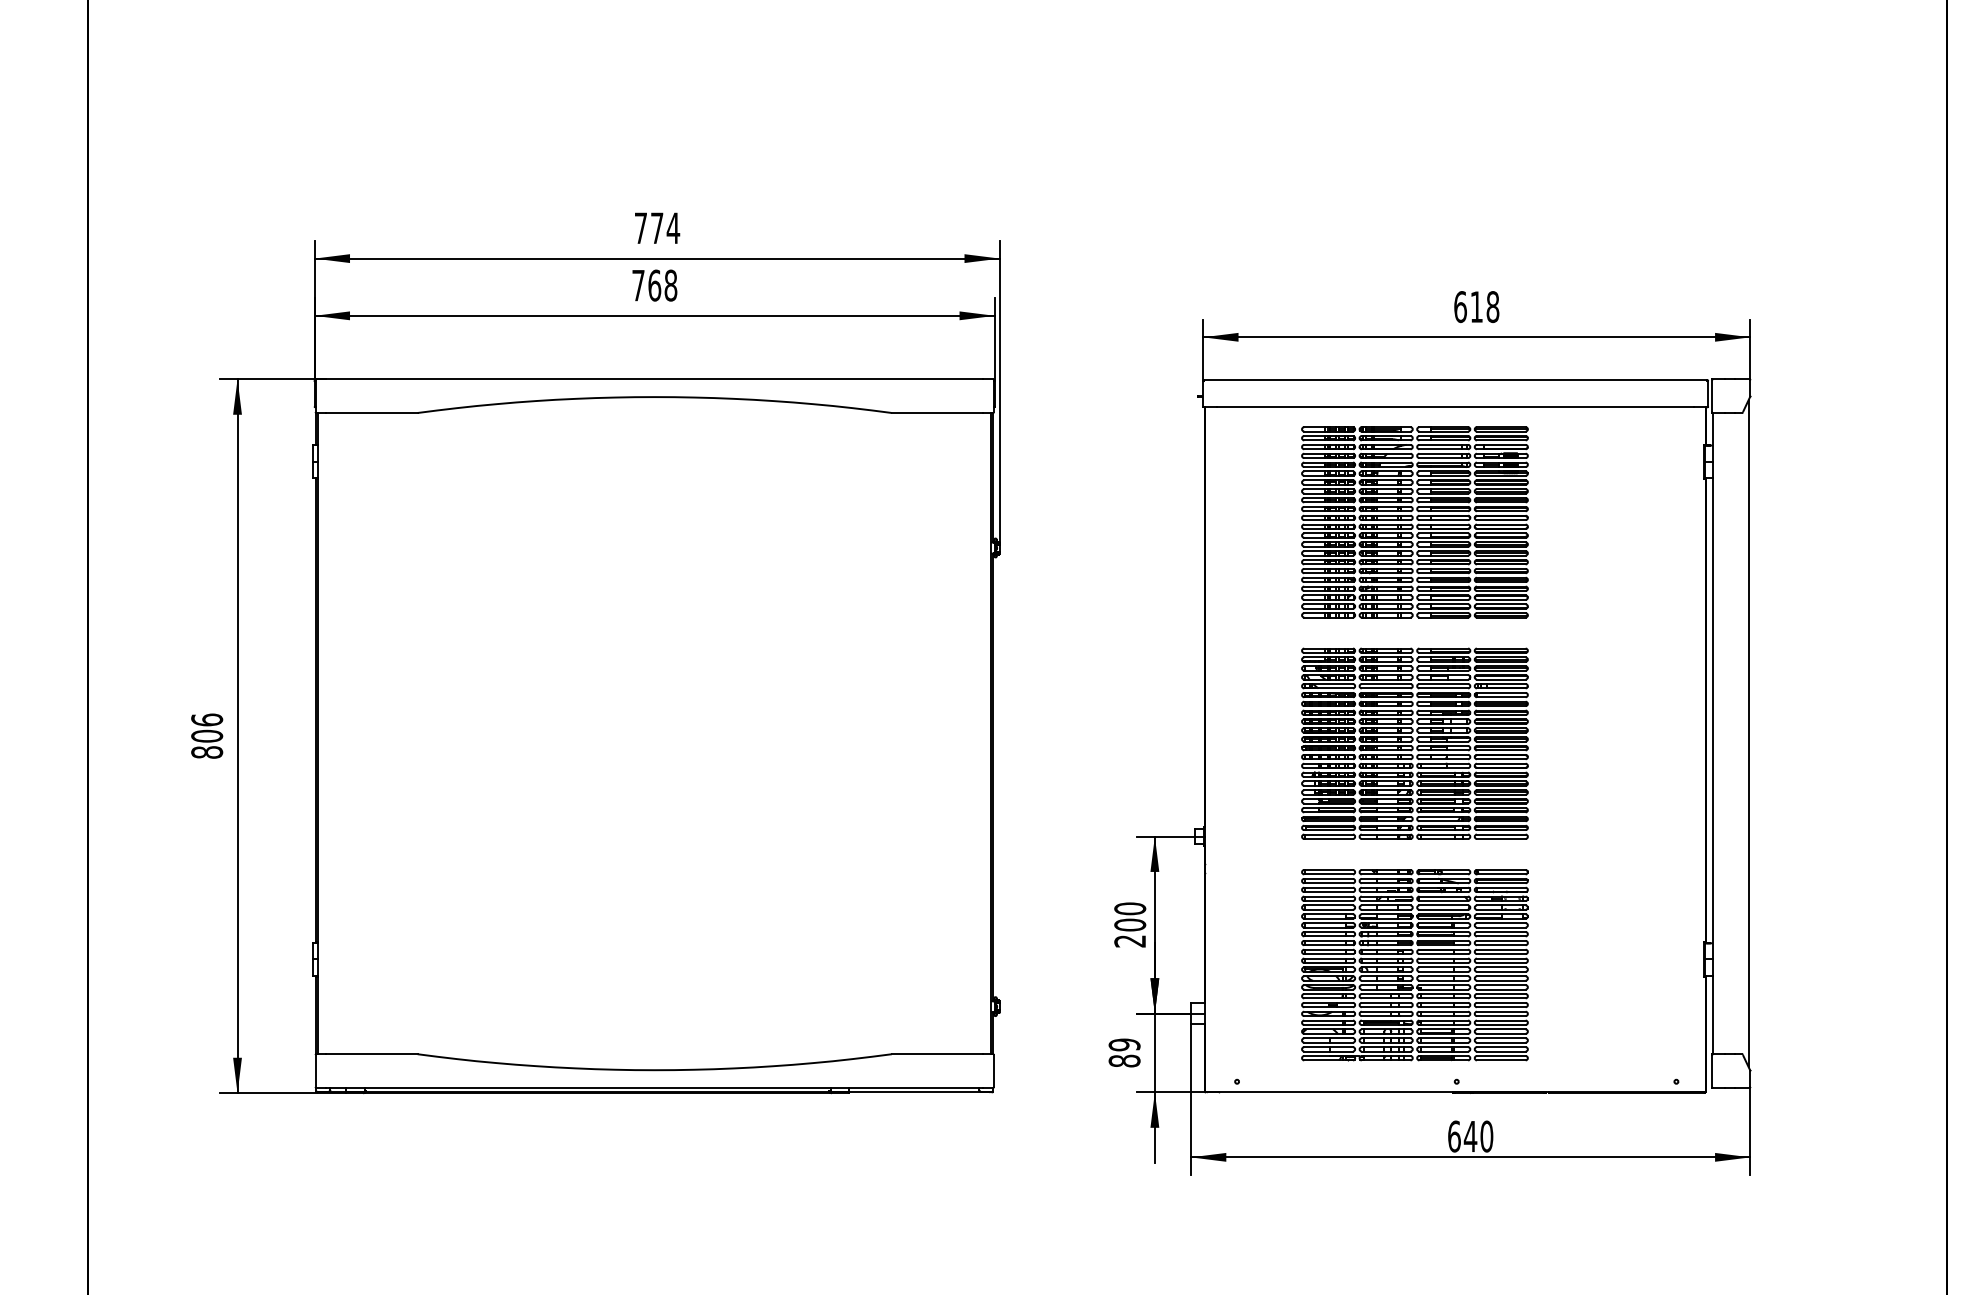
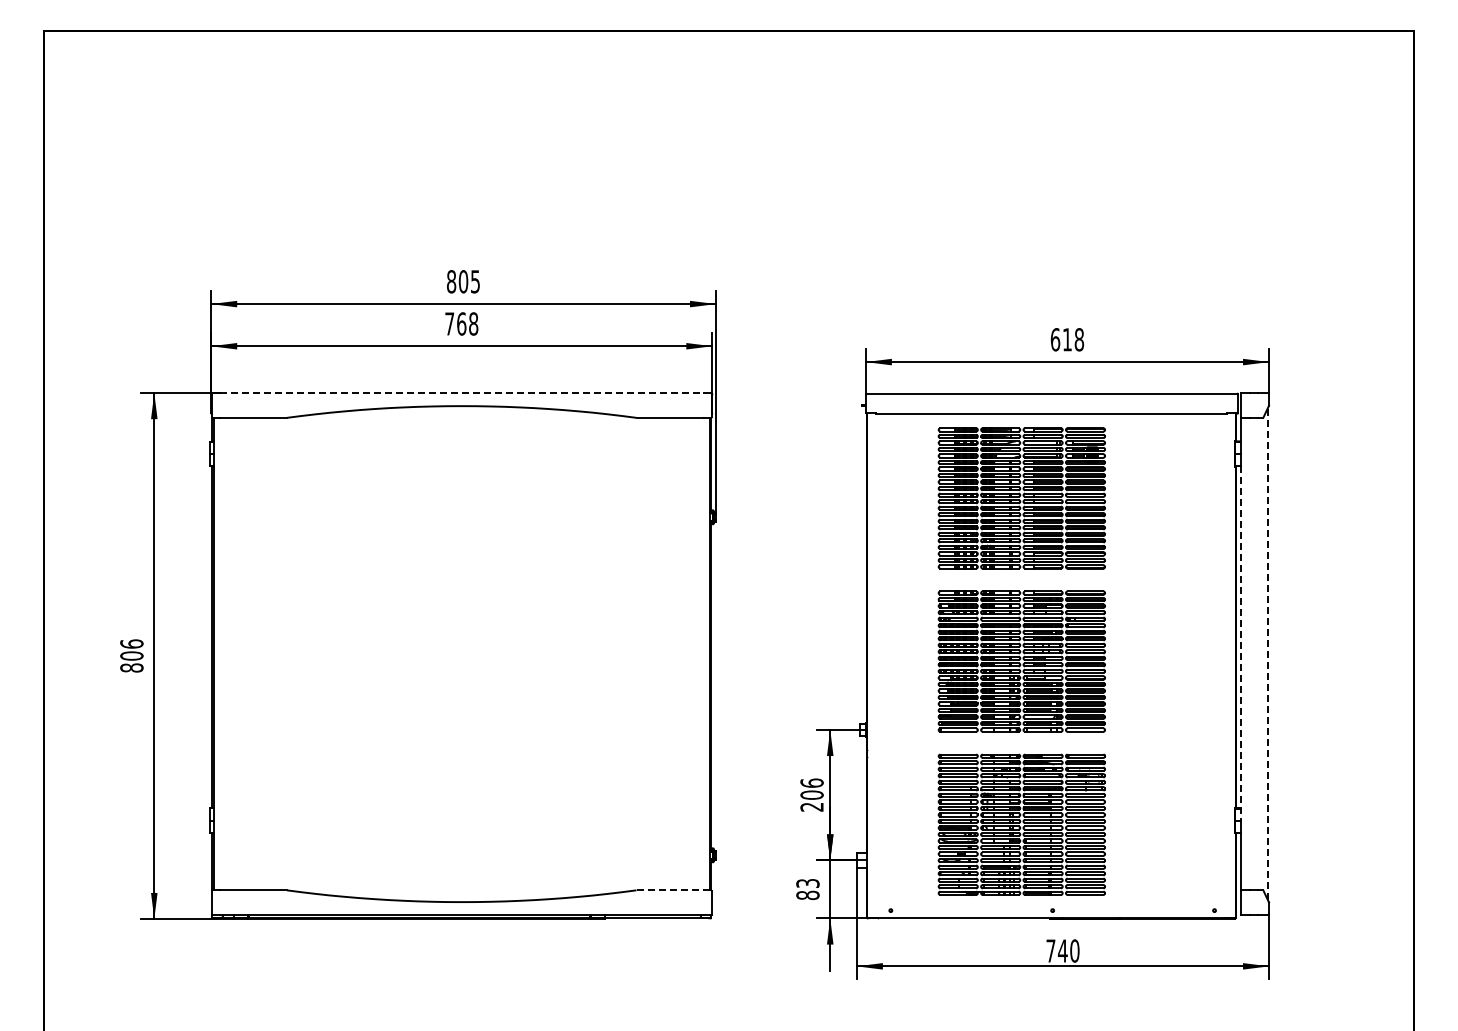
text: (657, 227) -> (463, 281), 774 -> 805
line: (655, 379) -> (462, 393), solid -> dashed
line: (1712, 719) -> (1241, 643), solid -> dashed
line: (1748, 734) -> (1267, 654), solid -> dashed
text: (1129, 907) -> (811, 782), 200 -> 206
text: (1123, 1044) -> (807, 883), 89 -> 83
line: (938, 1054) -> (670, 890), solid -> dashed
text: (1453, 1135) -> (1050, 950), 640 -> 740

